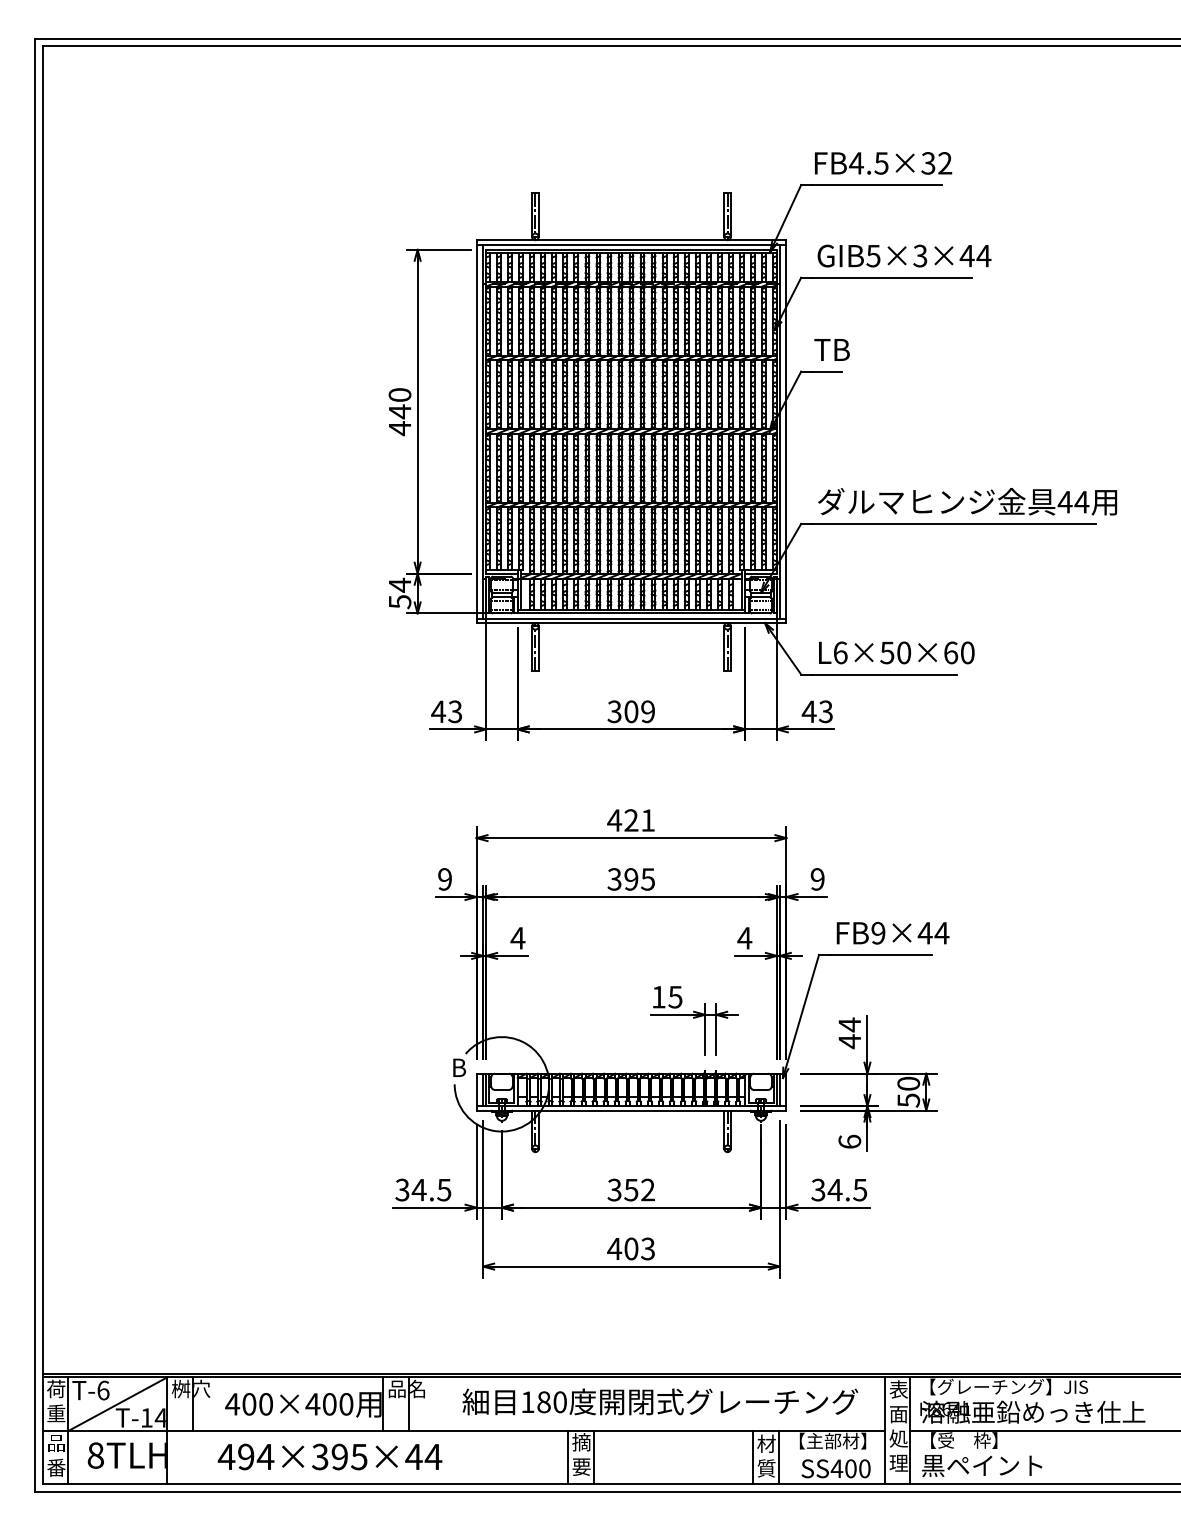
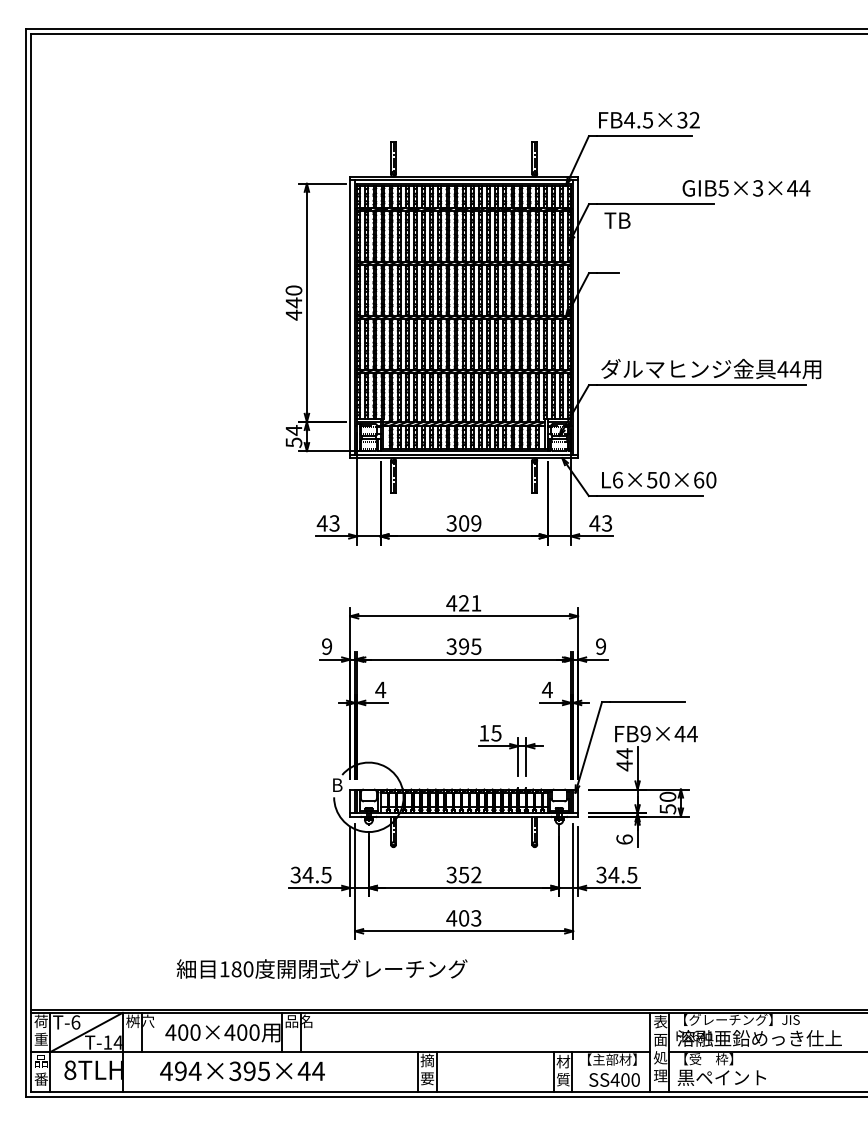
text: (904, 255) -> (746, 187), moved
text: (831, 349) -> (617, 220), moved
text: (892, 932) -> (656, 733), moved
text: (660, 1401) -> (322, 968), moved

